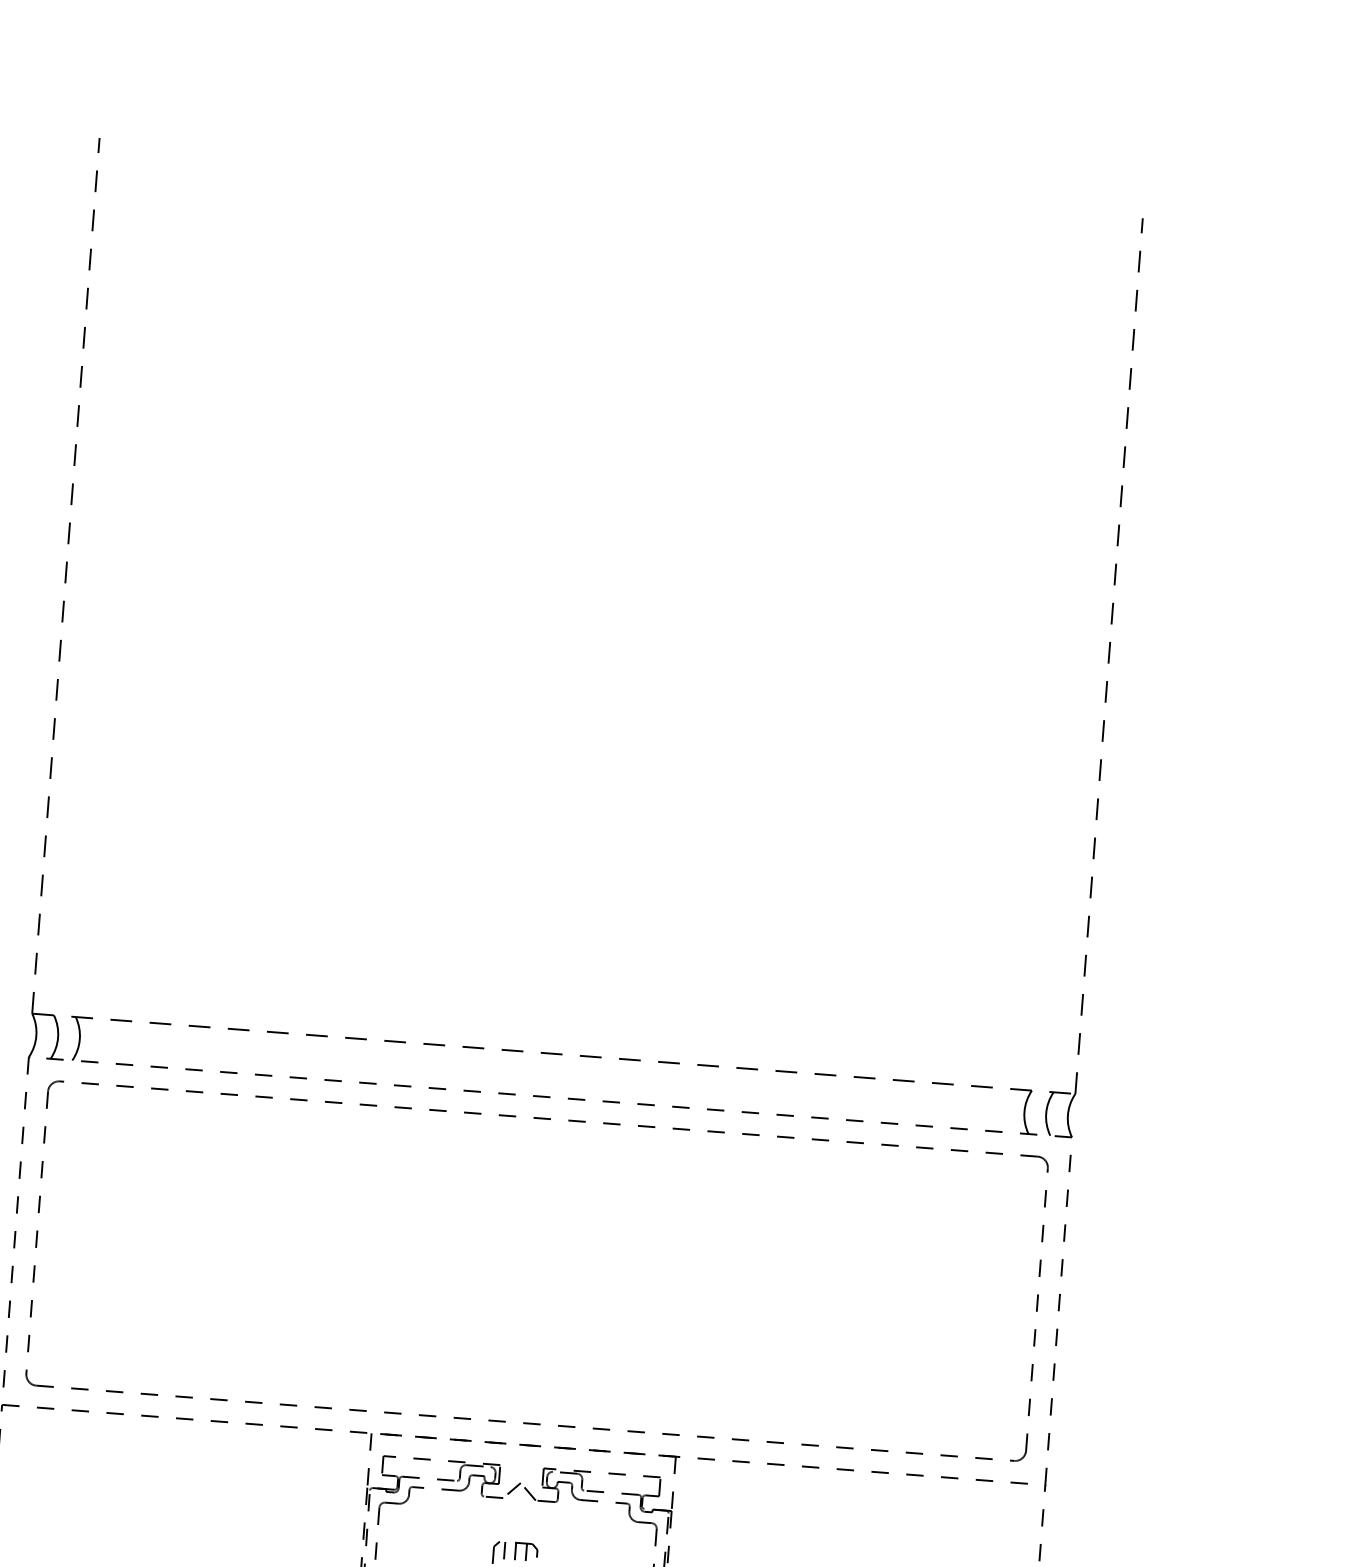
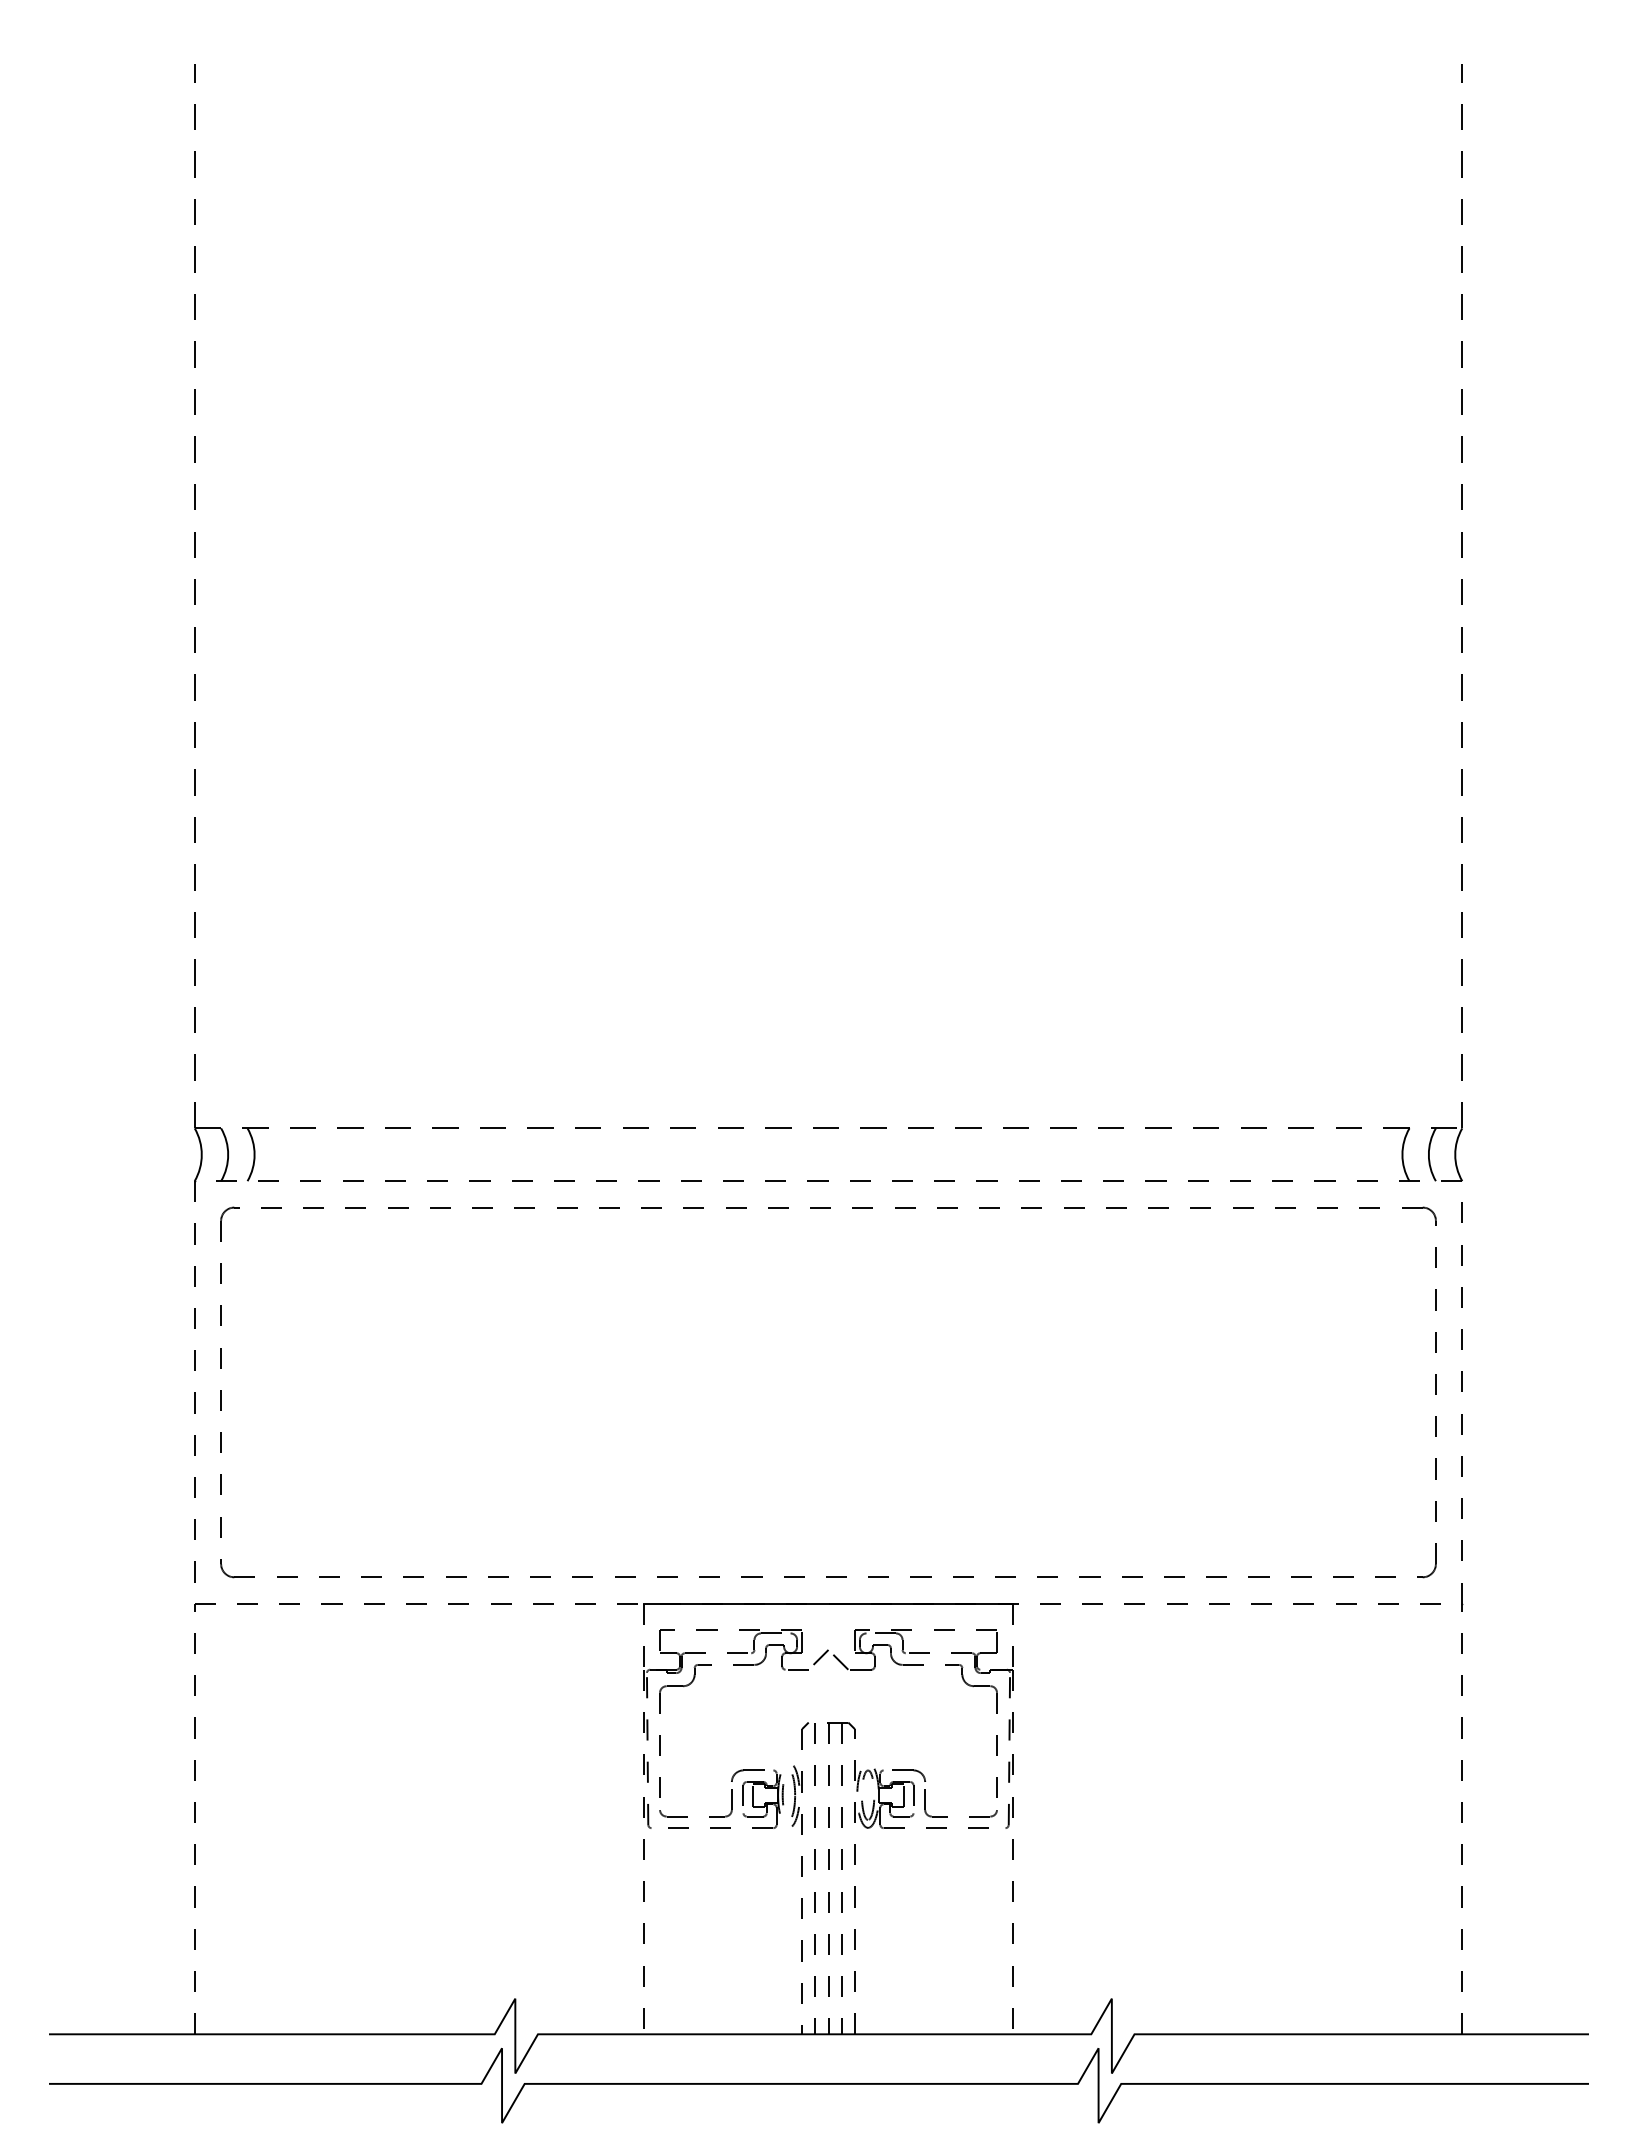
line: (523, 1444) -> (828, 1603), dashed -> solid

